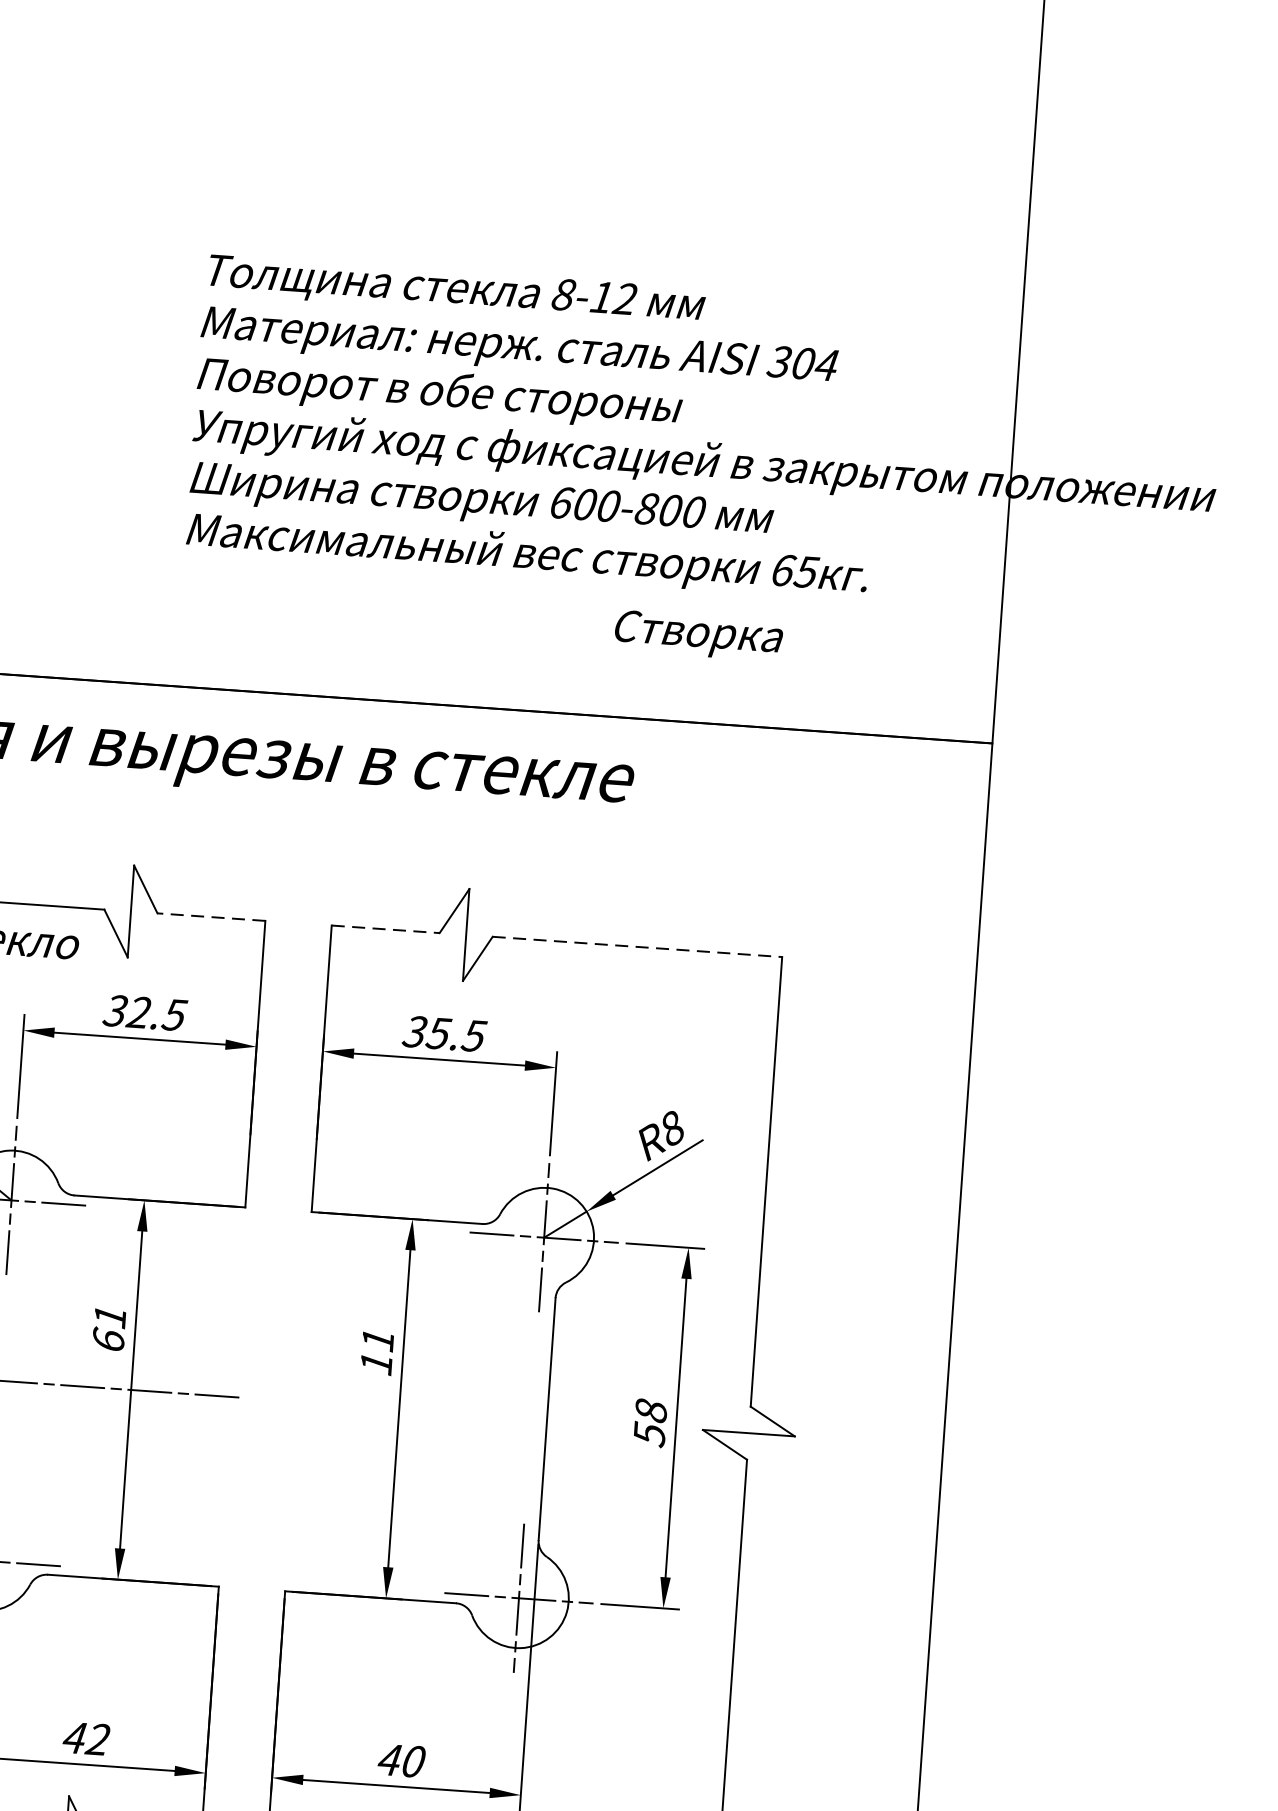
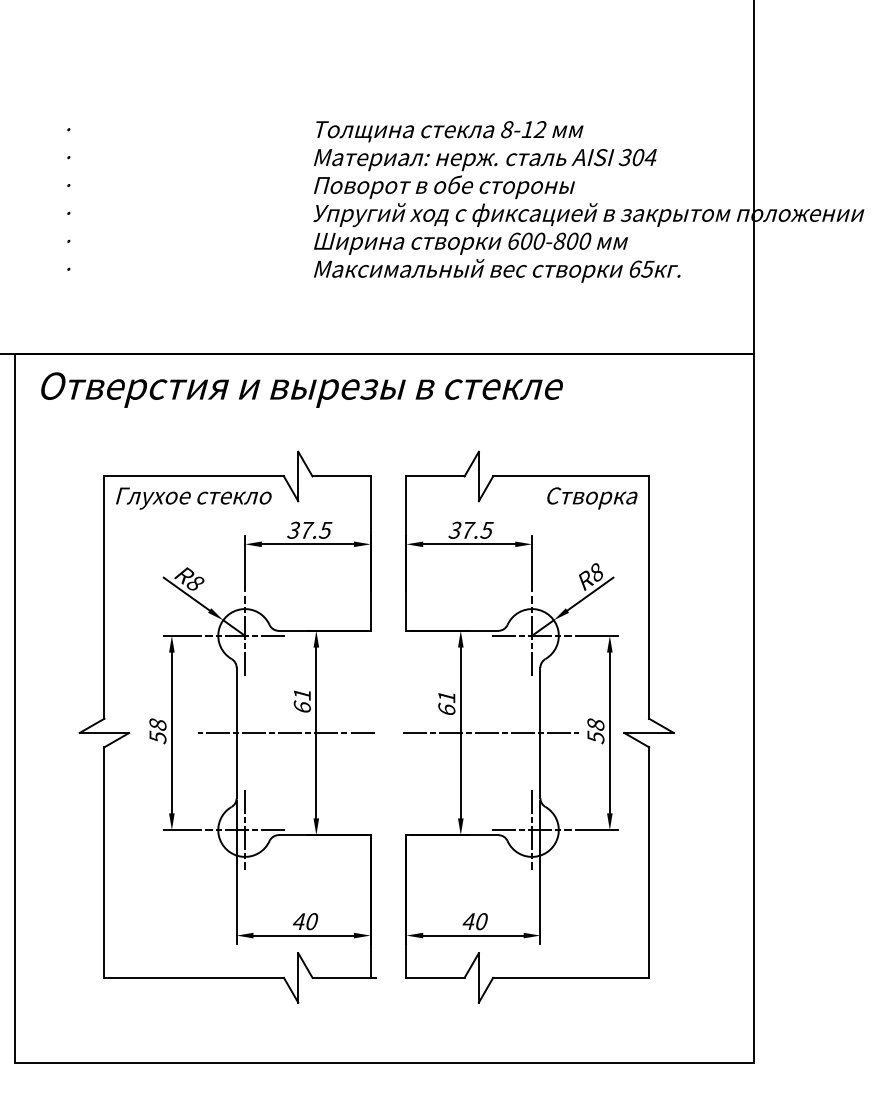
text: (699, 636) -> (592, 498), moved
line: (211, 917) -> (341, 476), dashed -> solid
line: (385, 929) -> (435, 476), dashed -> solid
line: (638, 946) -> (571, 476), dashed -> solid
text: (139, 1010) -> (306, 529), 32.5 -> 37.5
text: (439, 1033) -> (468, 530), 35.5 -> 37.5
text: (375, 1361) -> (446, 708), 11 -> 61
line: (454, 1411) -> (490, 732), added
text: (97, 1739) -> (311, 921), 42 -> 40

